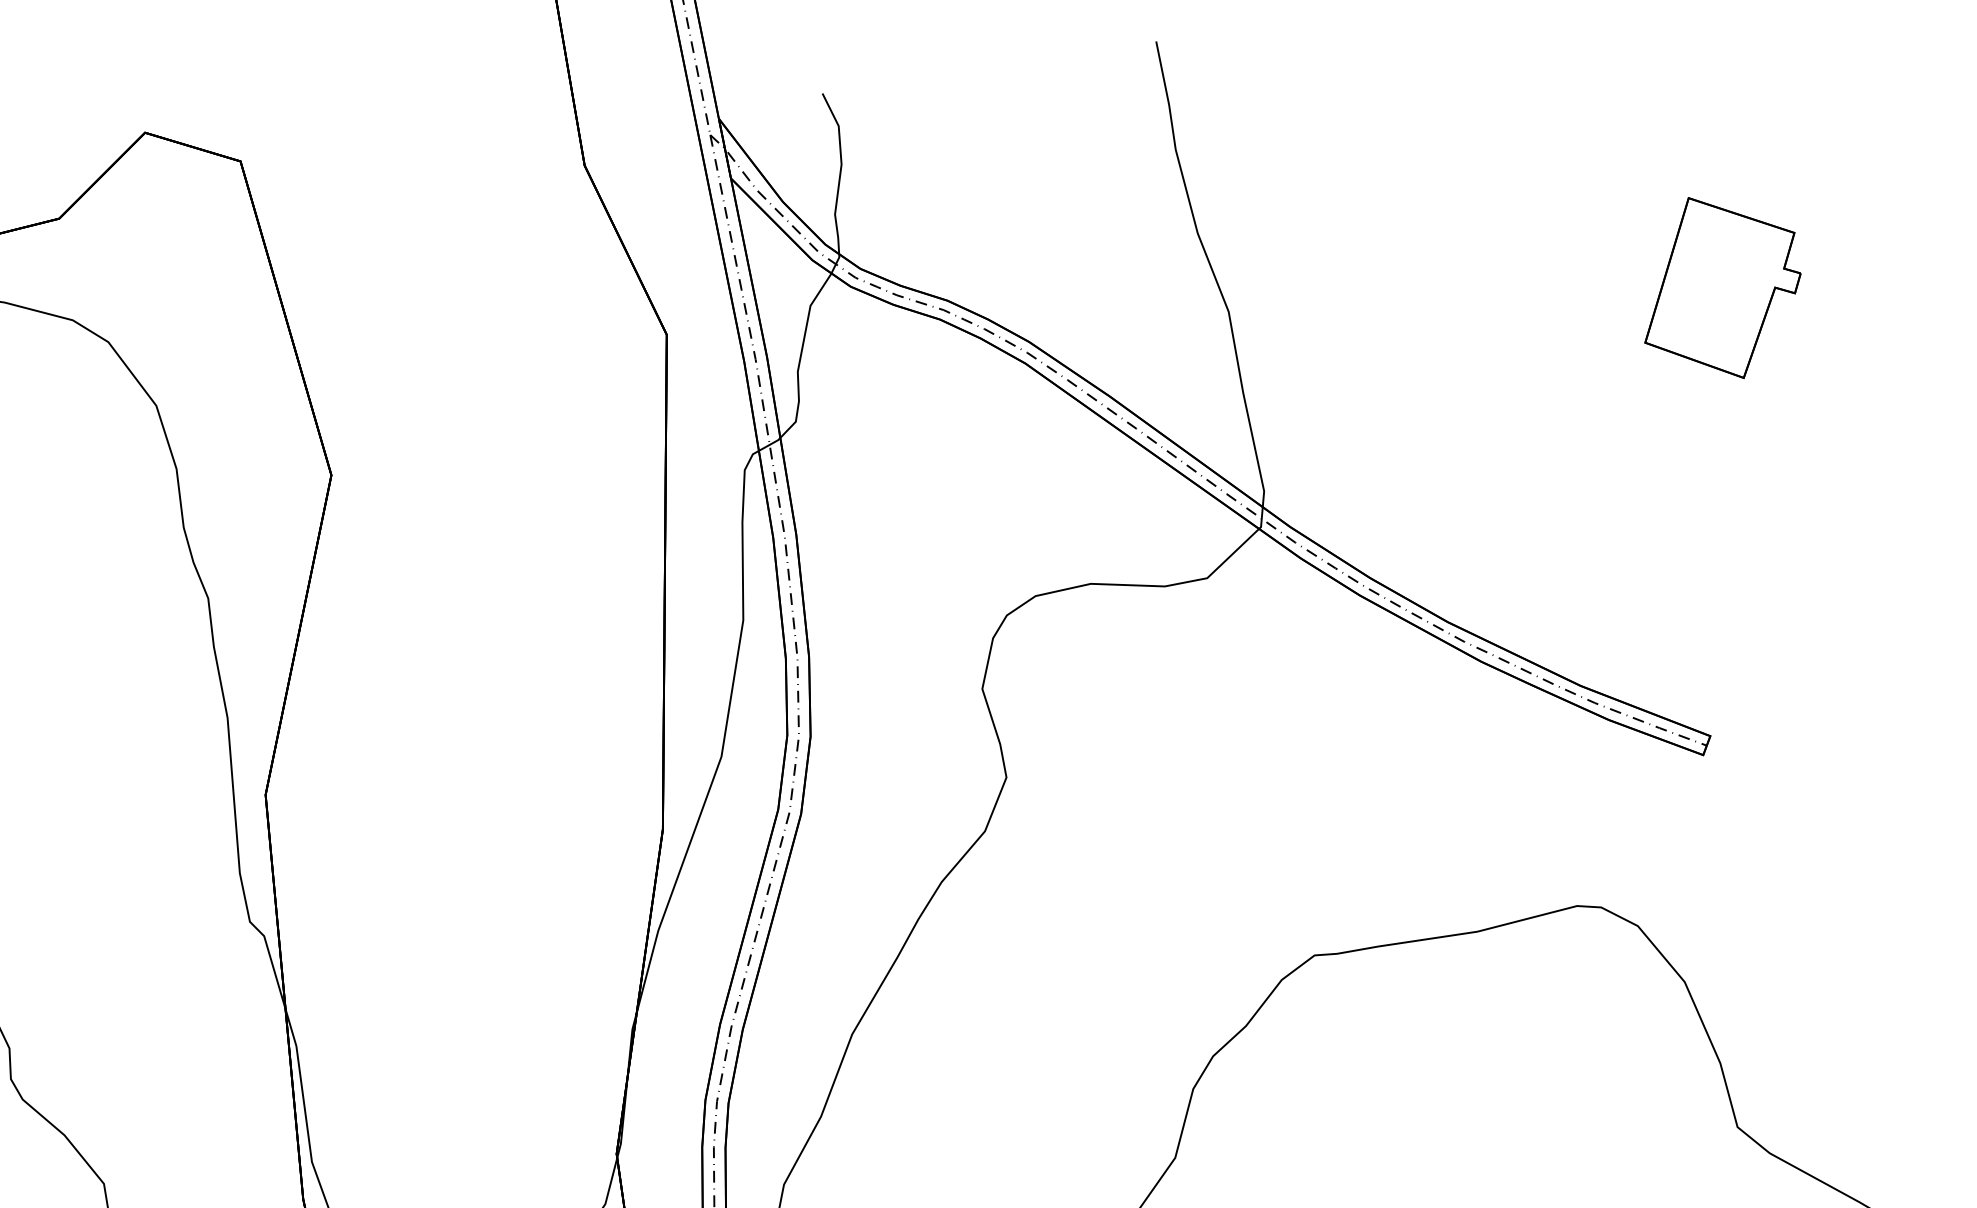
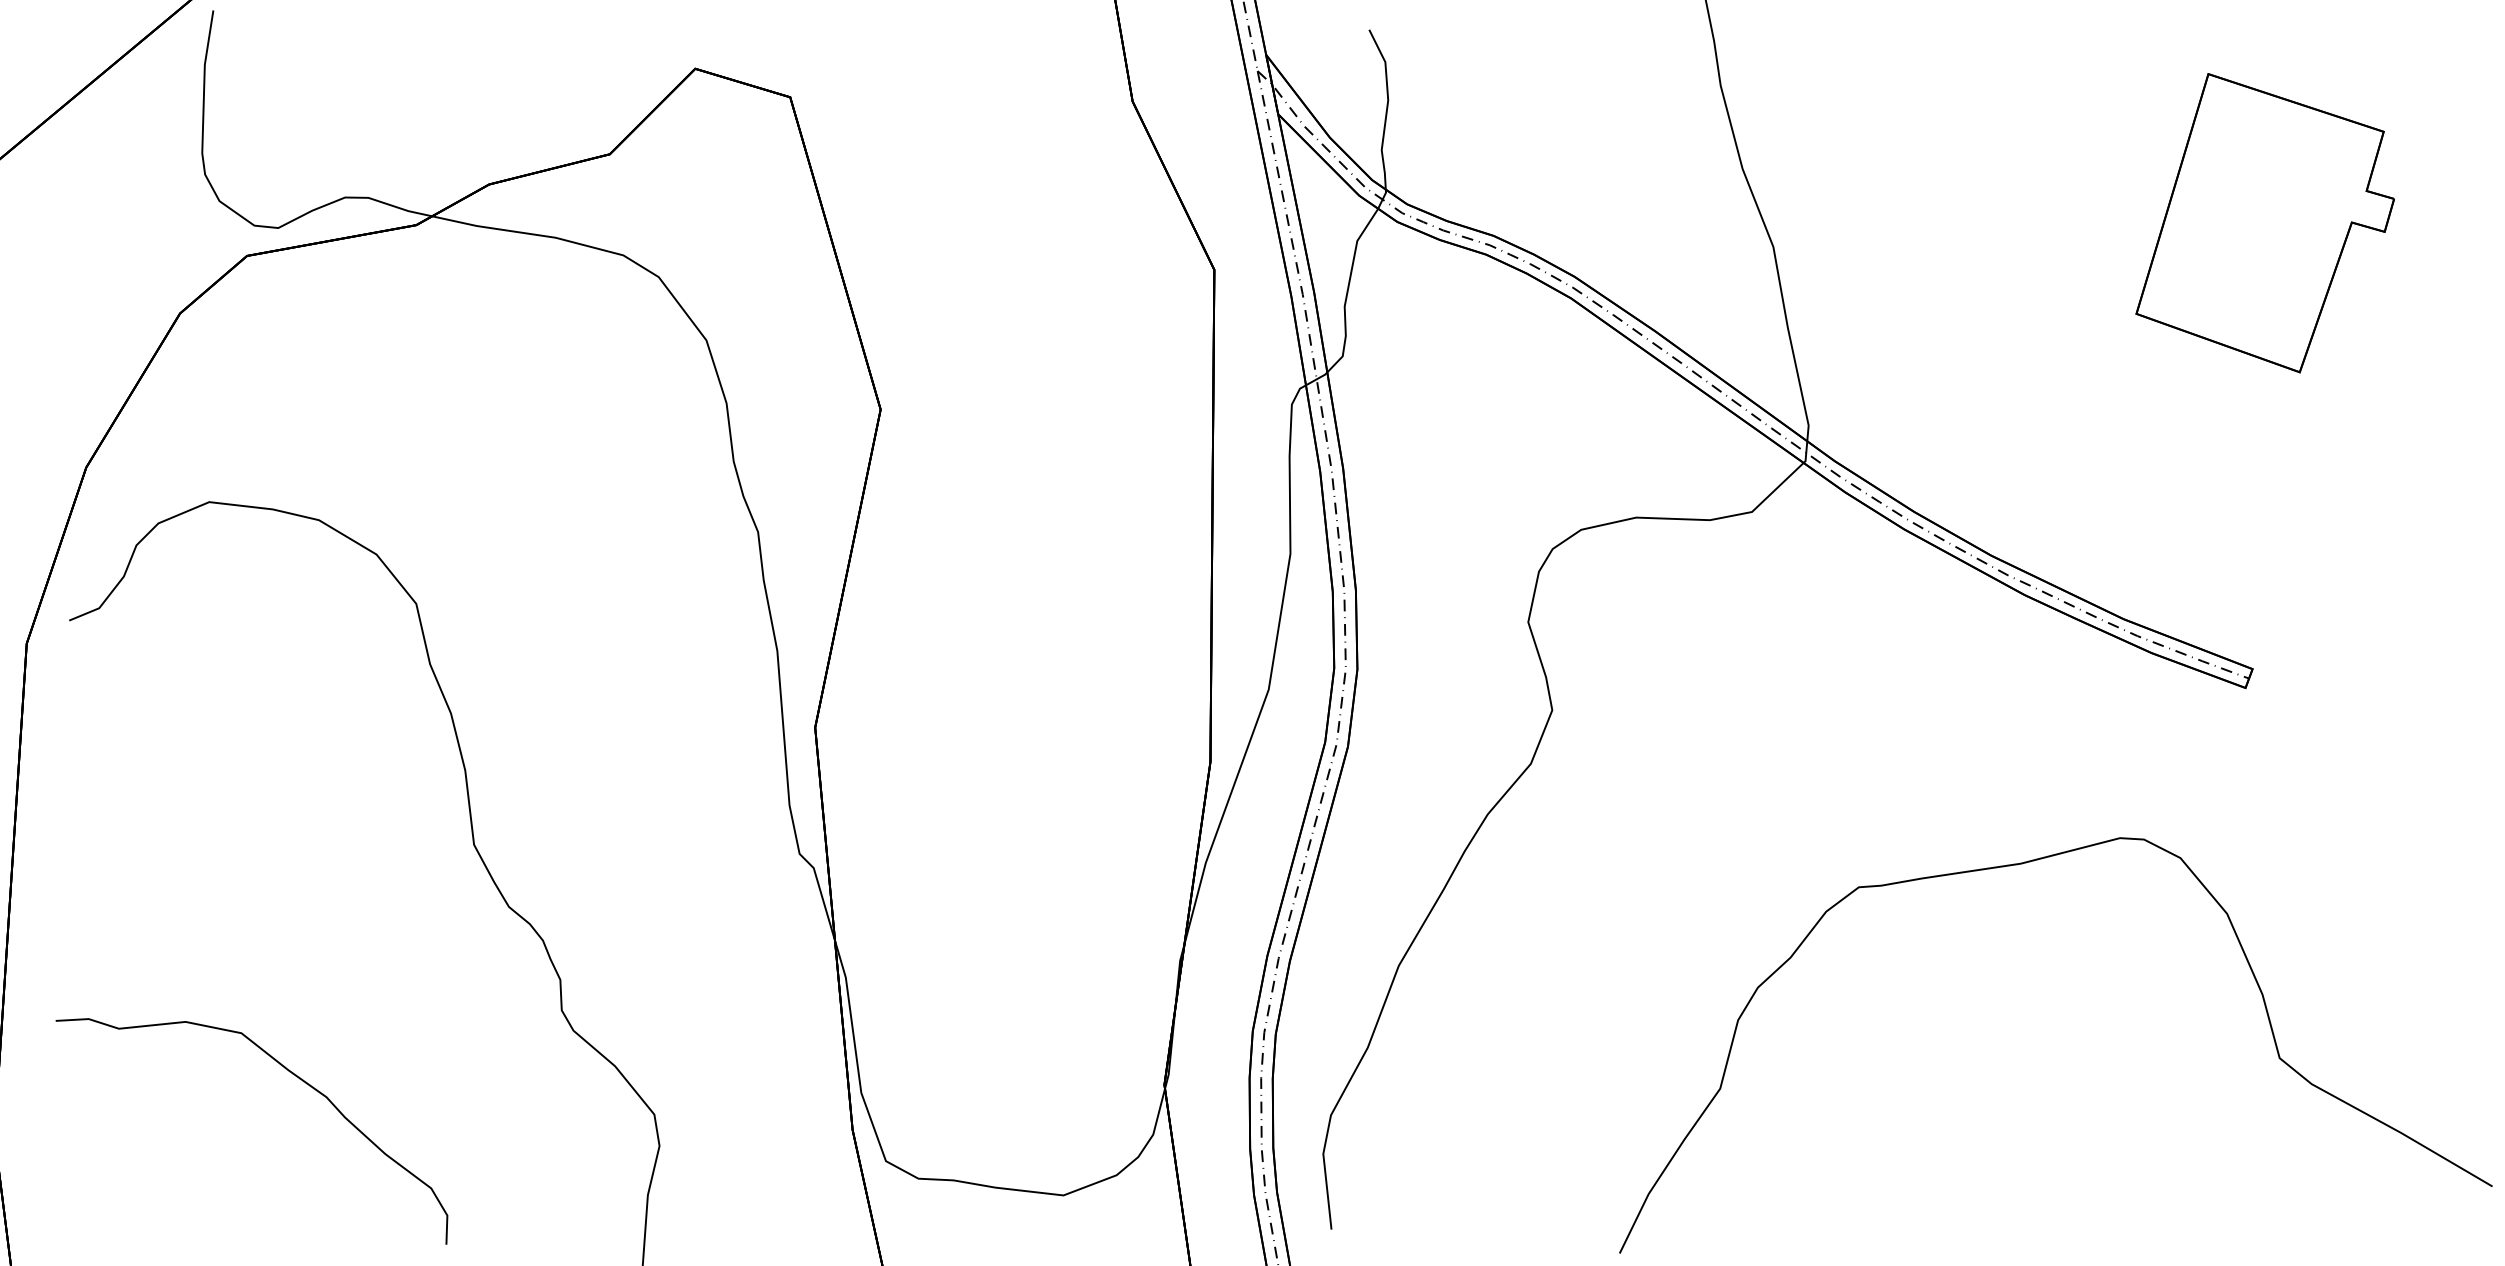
part: (1722, 288) -> (2264, 223), size x1.67

